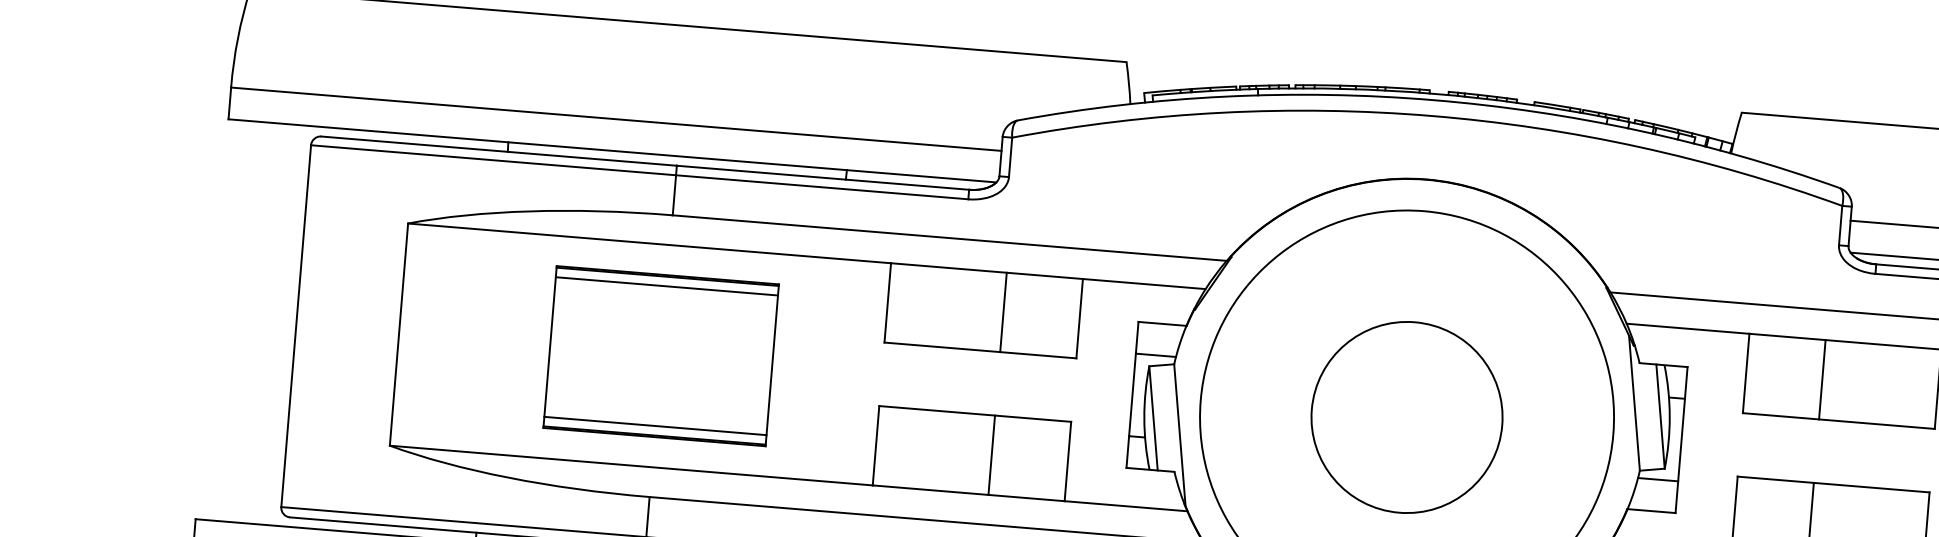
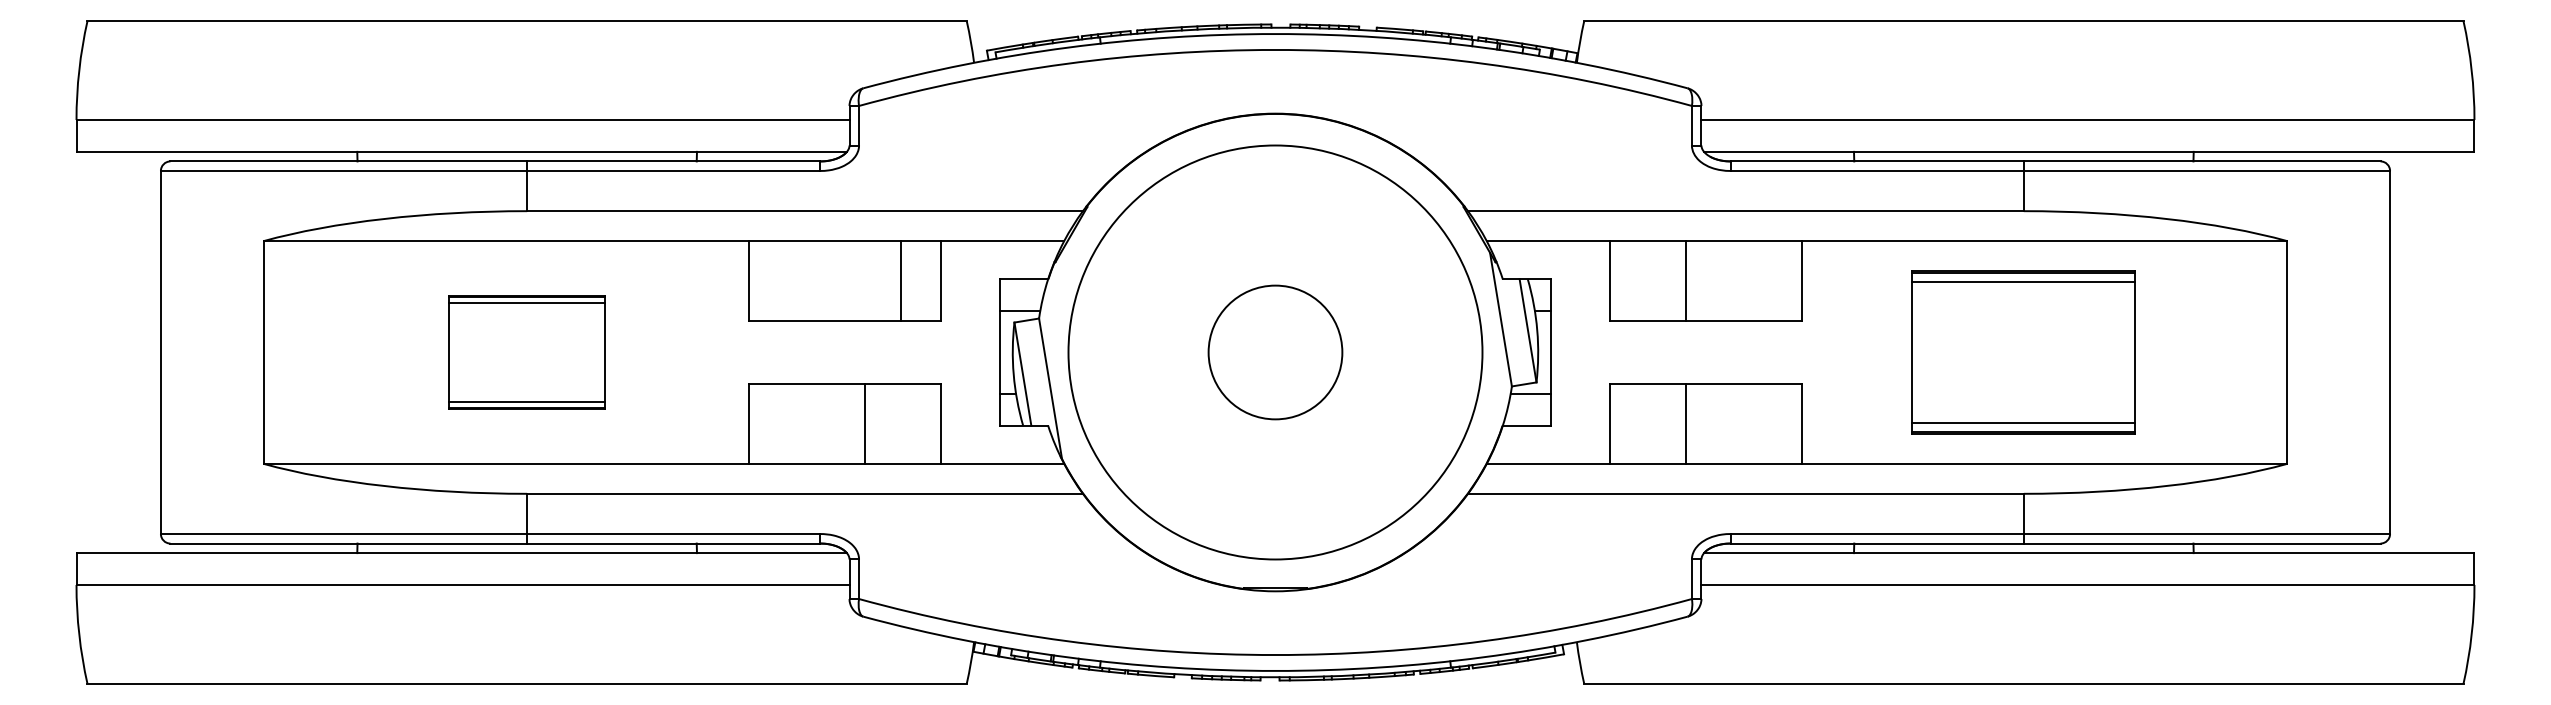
line: (1003, 312) -> (900, 280), moved
part: (661, 356) -> (527, 352), size x0.7
circle: (1407, 417) -> (1275, 352), size x0.7

